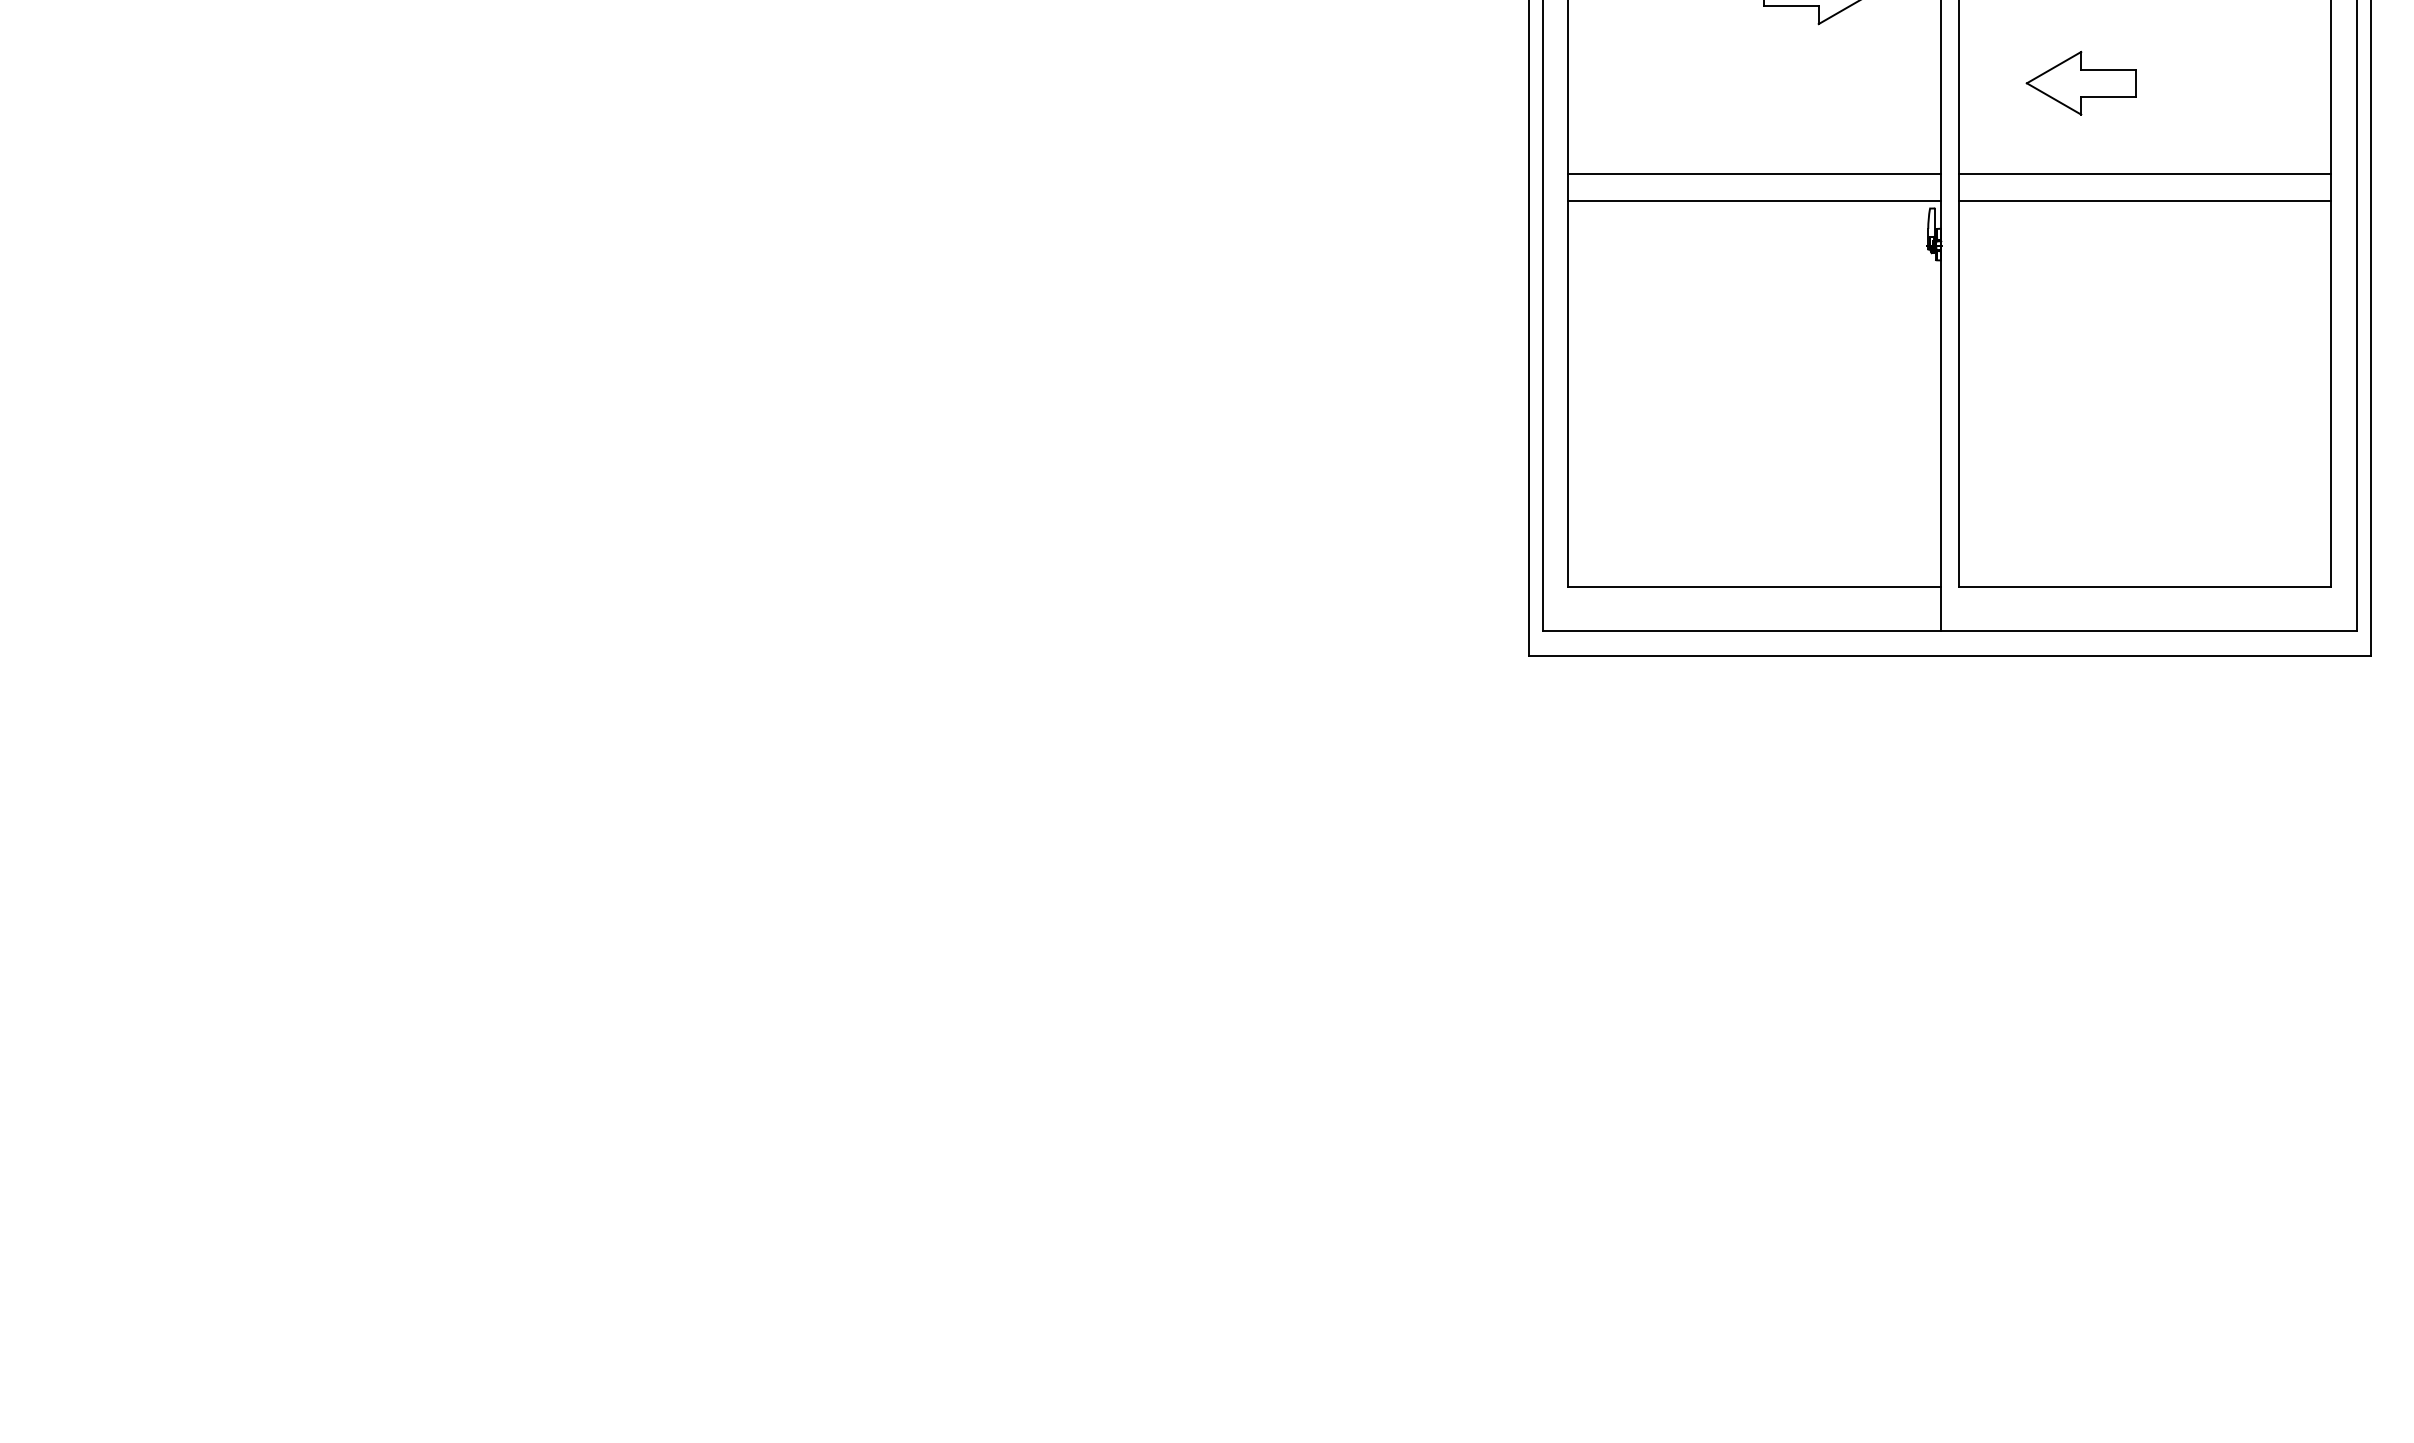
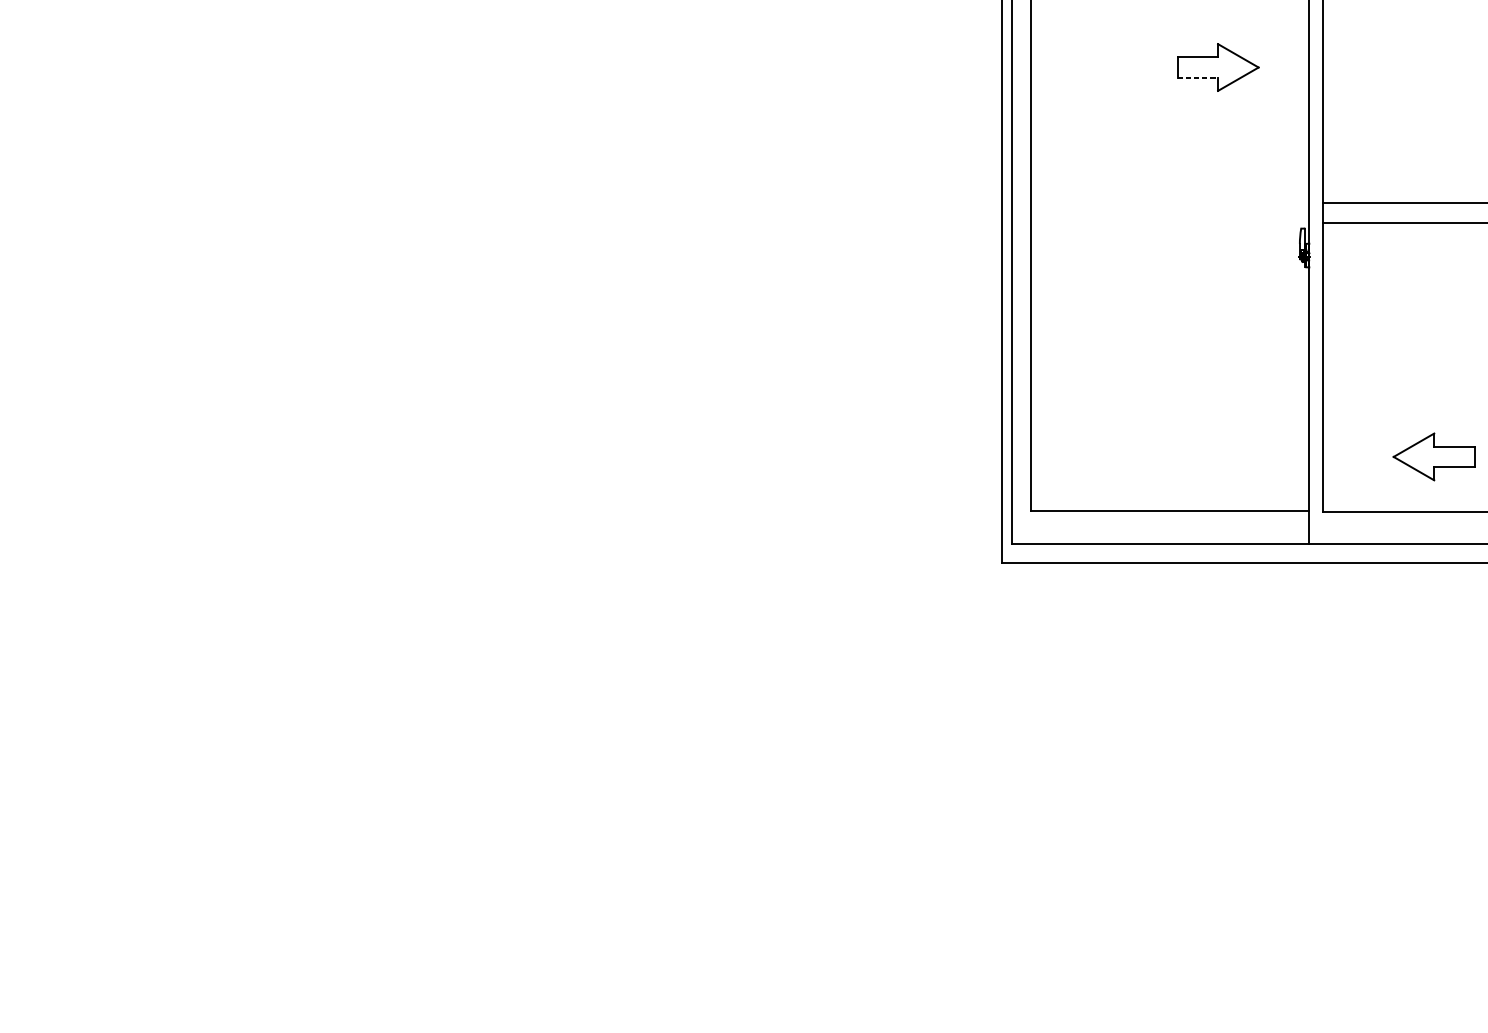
line: (1792, 6) -> (1198, 77), solid -> dashed
part: (2080, 82) -> (1433, 456), moved
line: (1754, 173) -> (1170, 202), removed
line: (1754, 200) -> (1170, 222), removed

